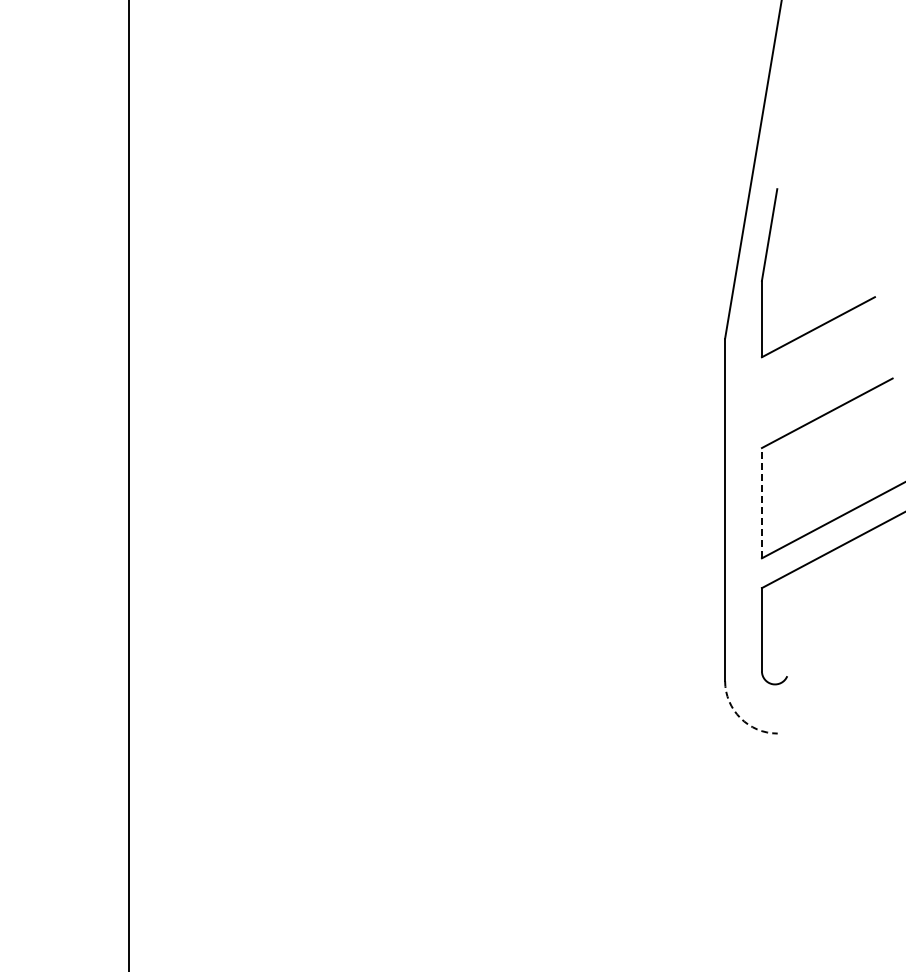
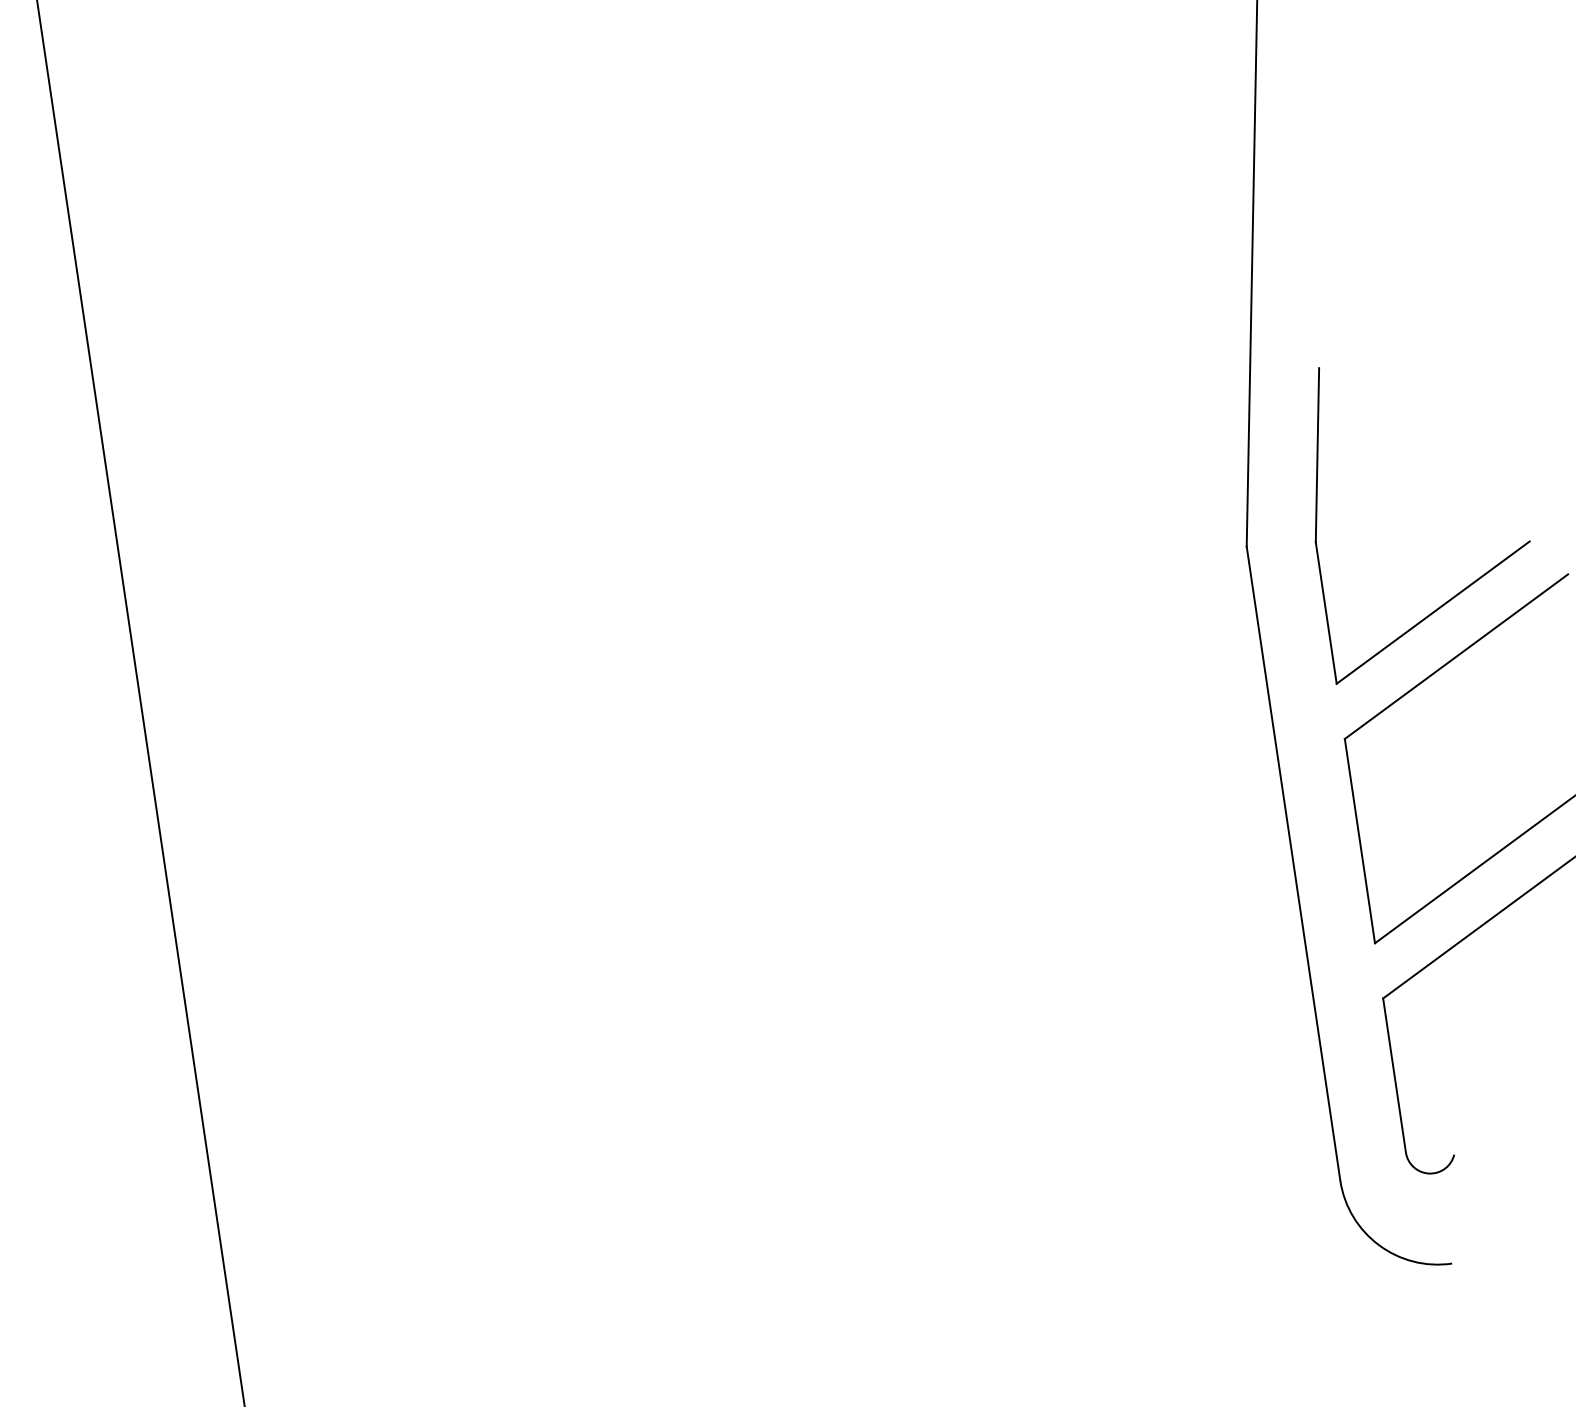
part: (841, 313) -> (1472, 580), moved
line: (761, 502) -> (1358, 839), dashed -> solid
arc: (740, 718) -> (1379, 1245), dashed -> solid

